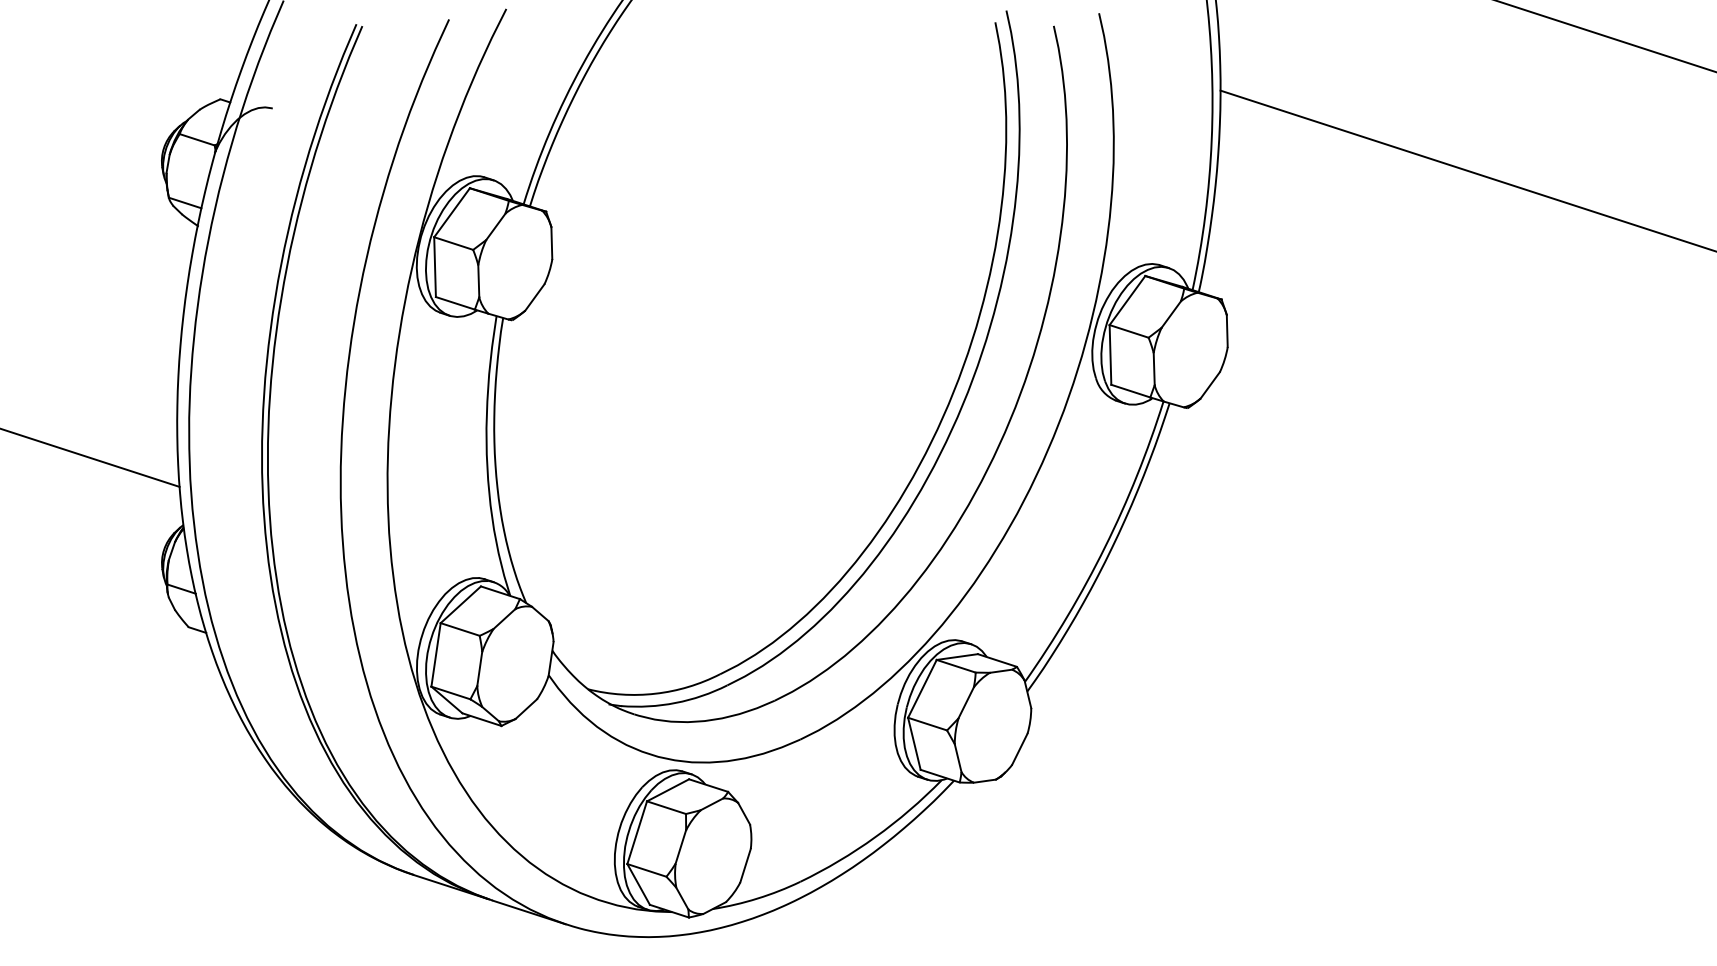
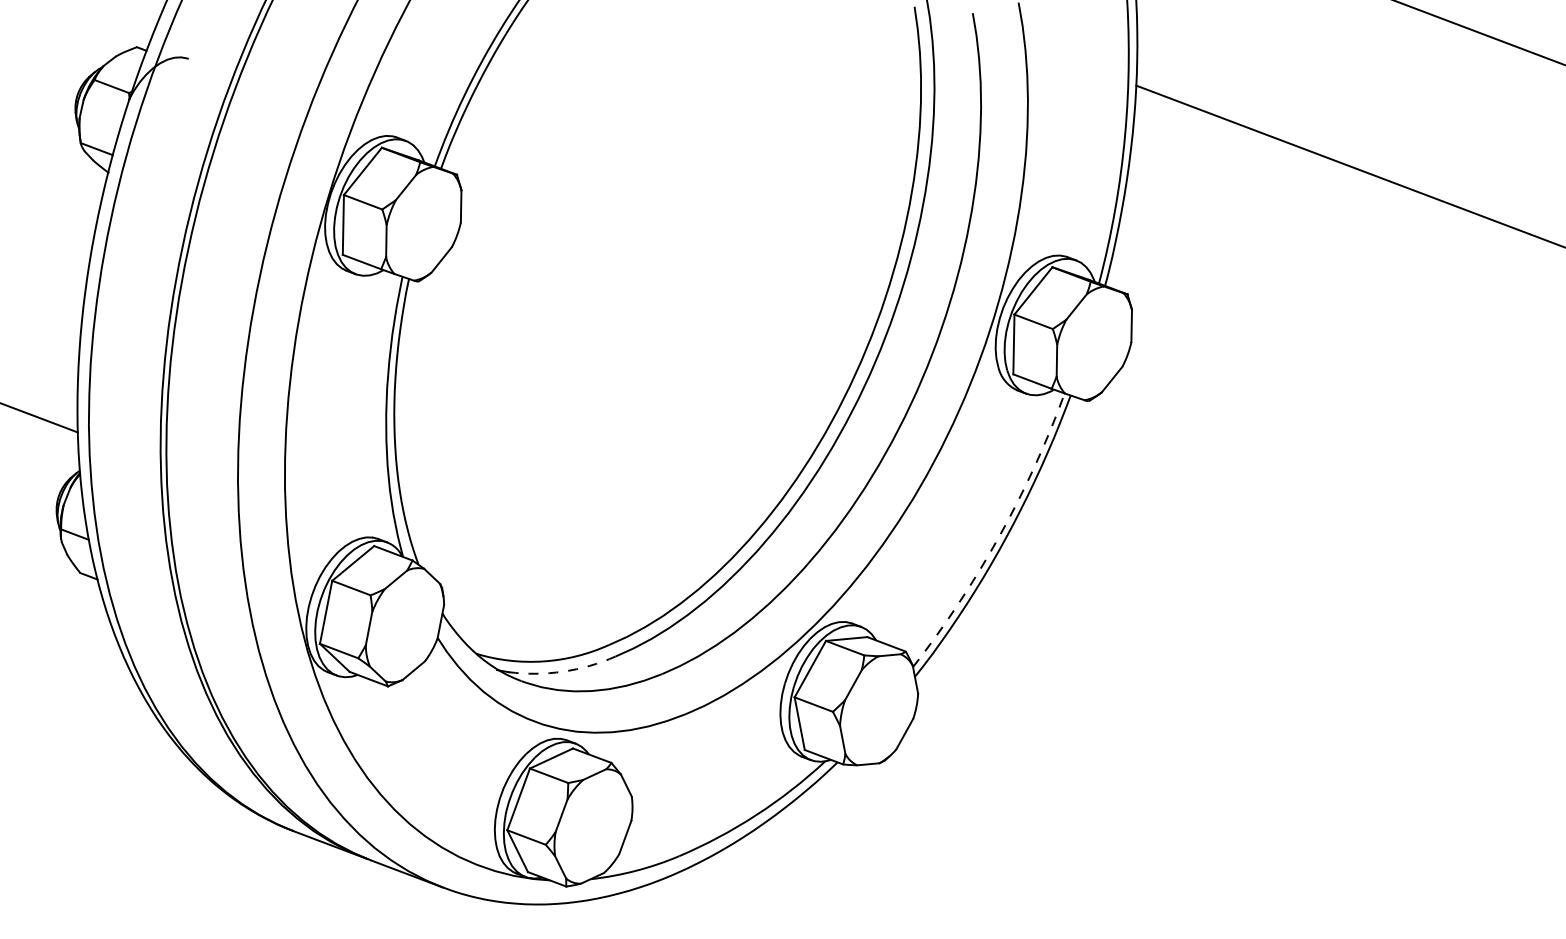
arc: (1105, 547) -> (999, 536), solid -> dashed
arc: (675, 702) -> (563, 671), solid -> dashed

